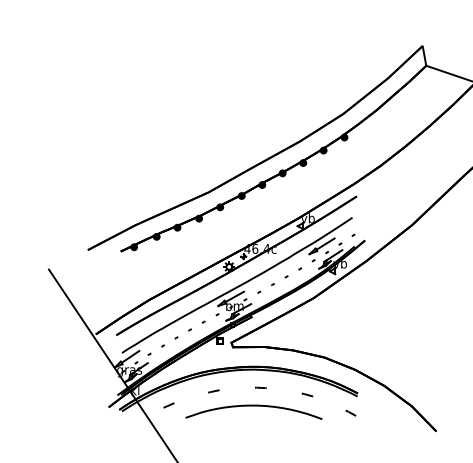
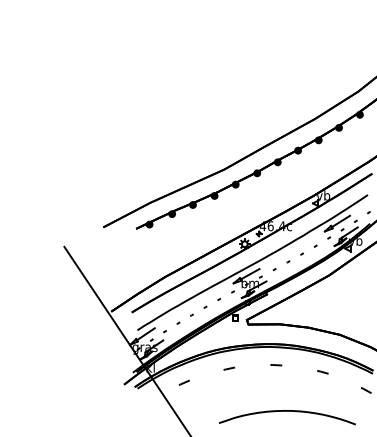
curve: (253, 406) -> (286, 411), moved

